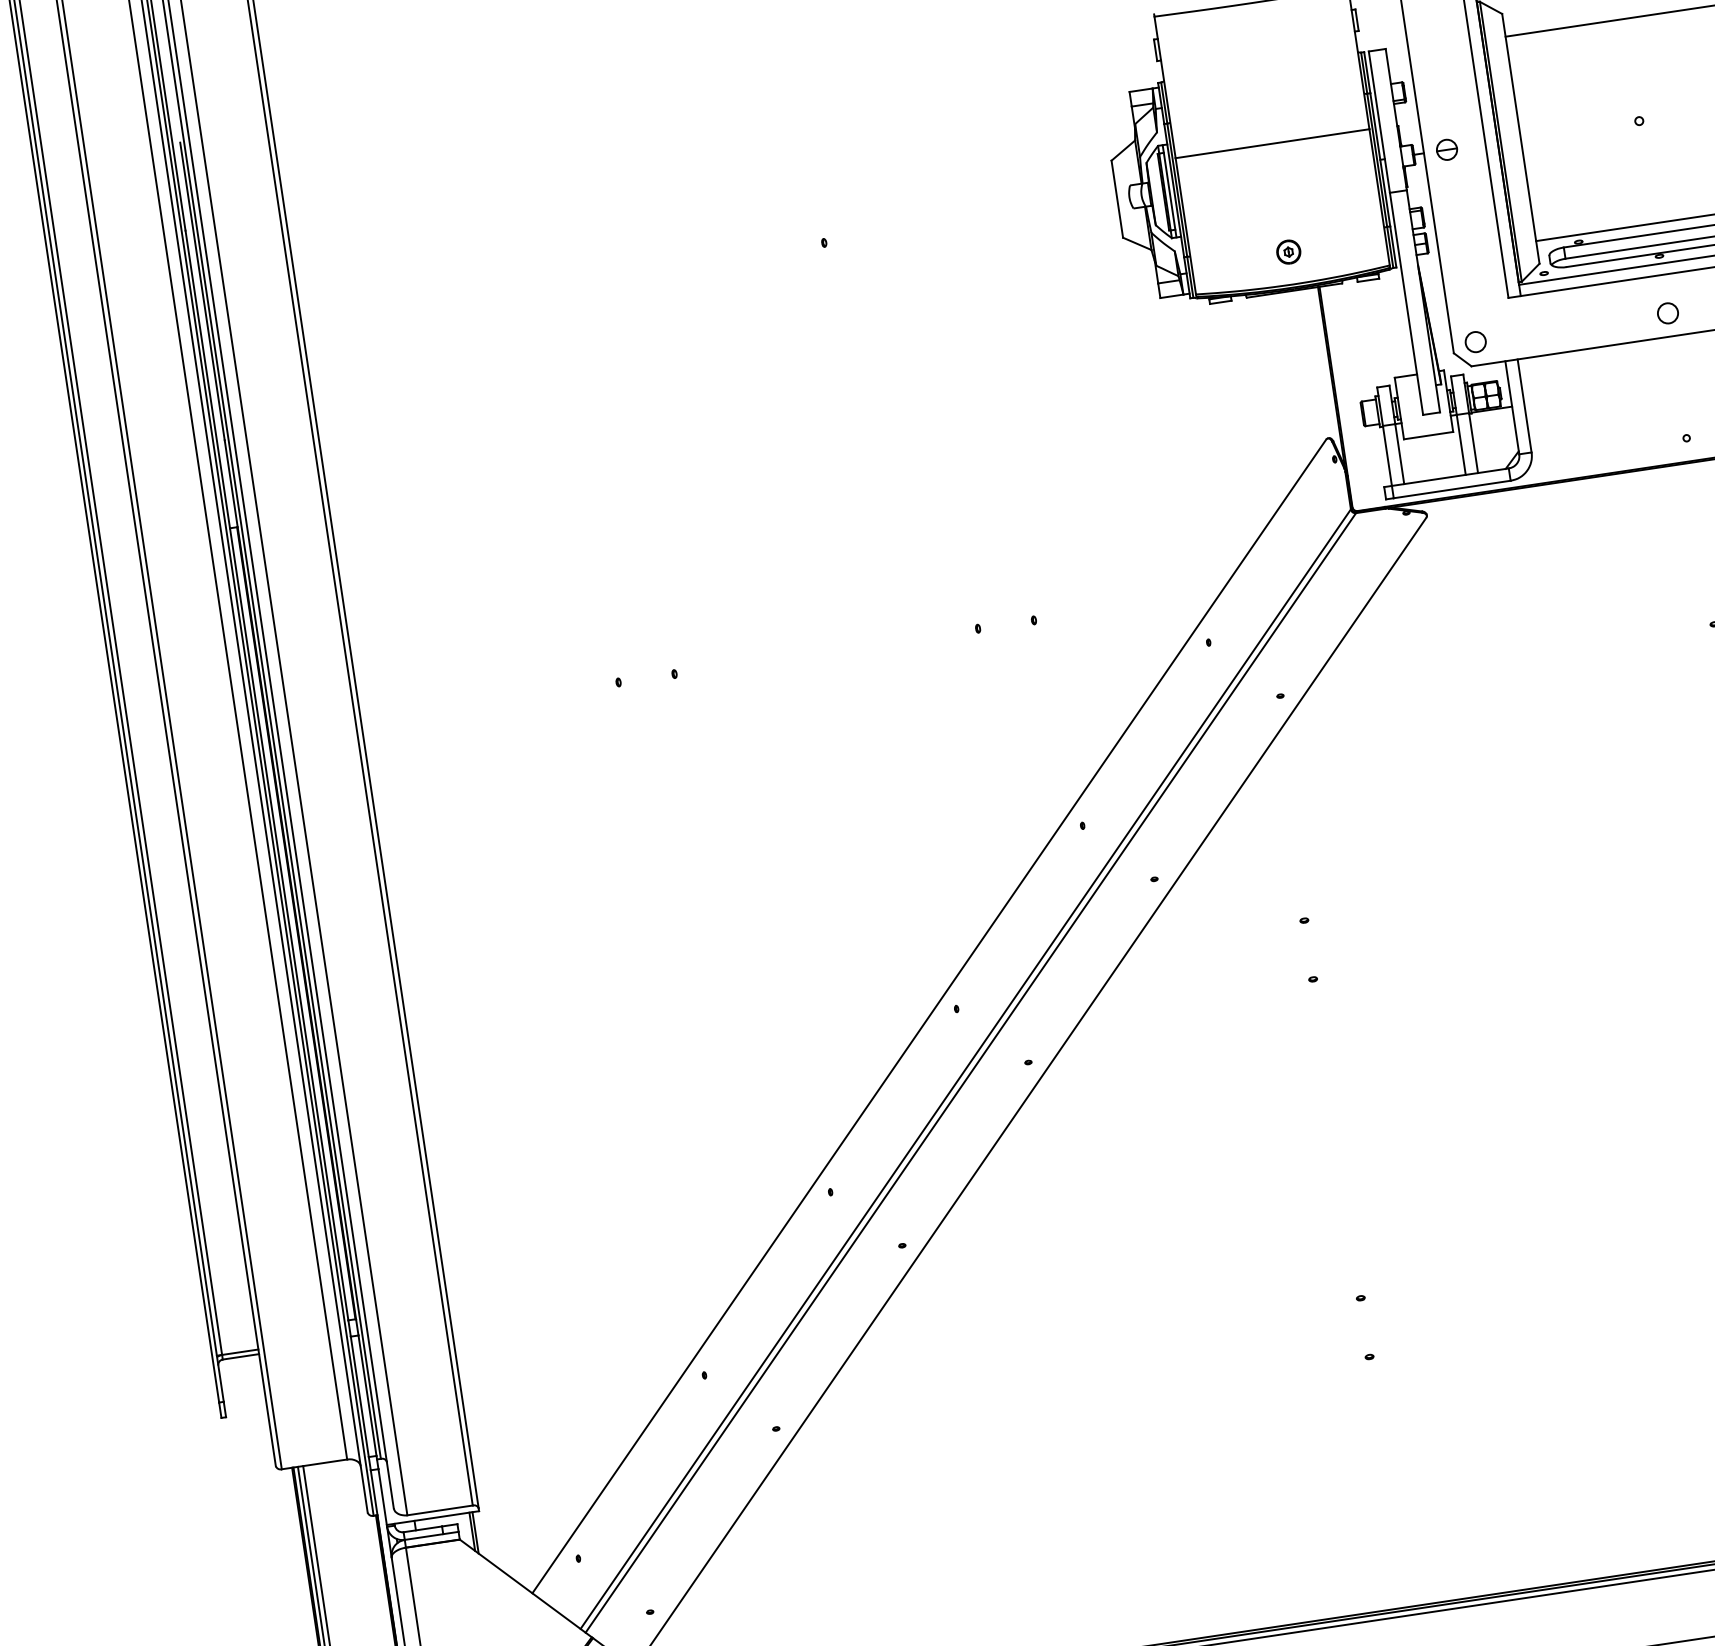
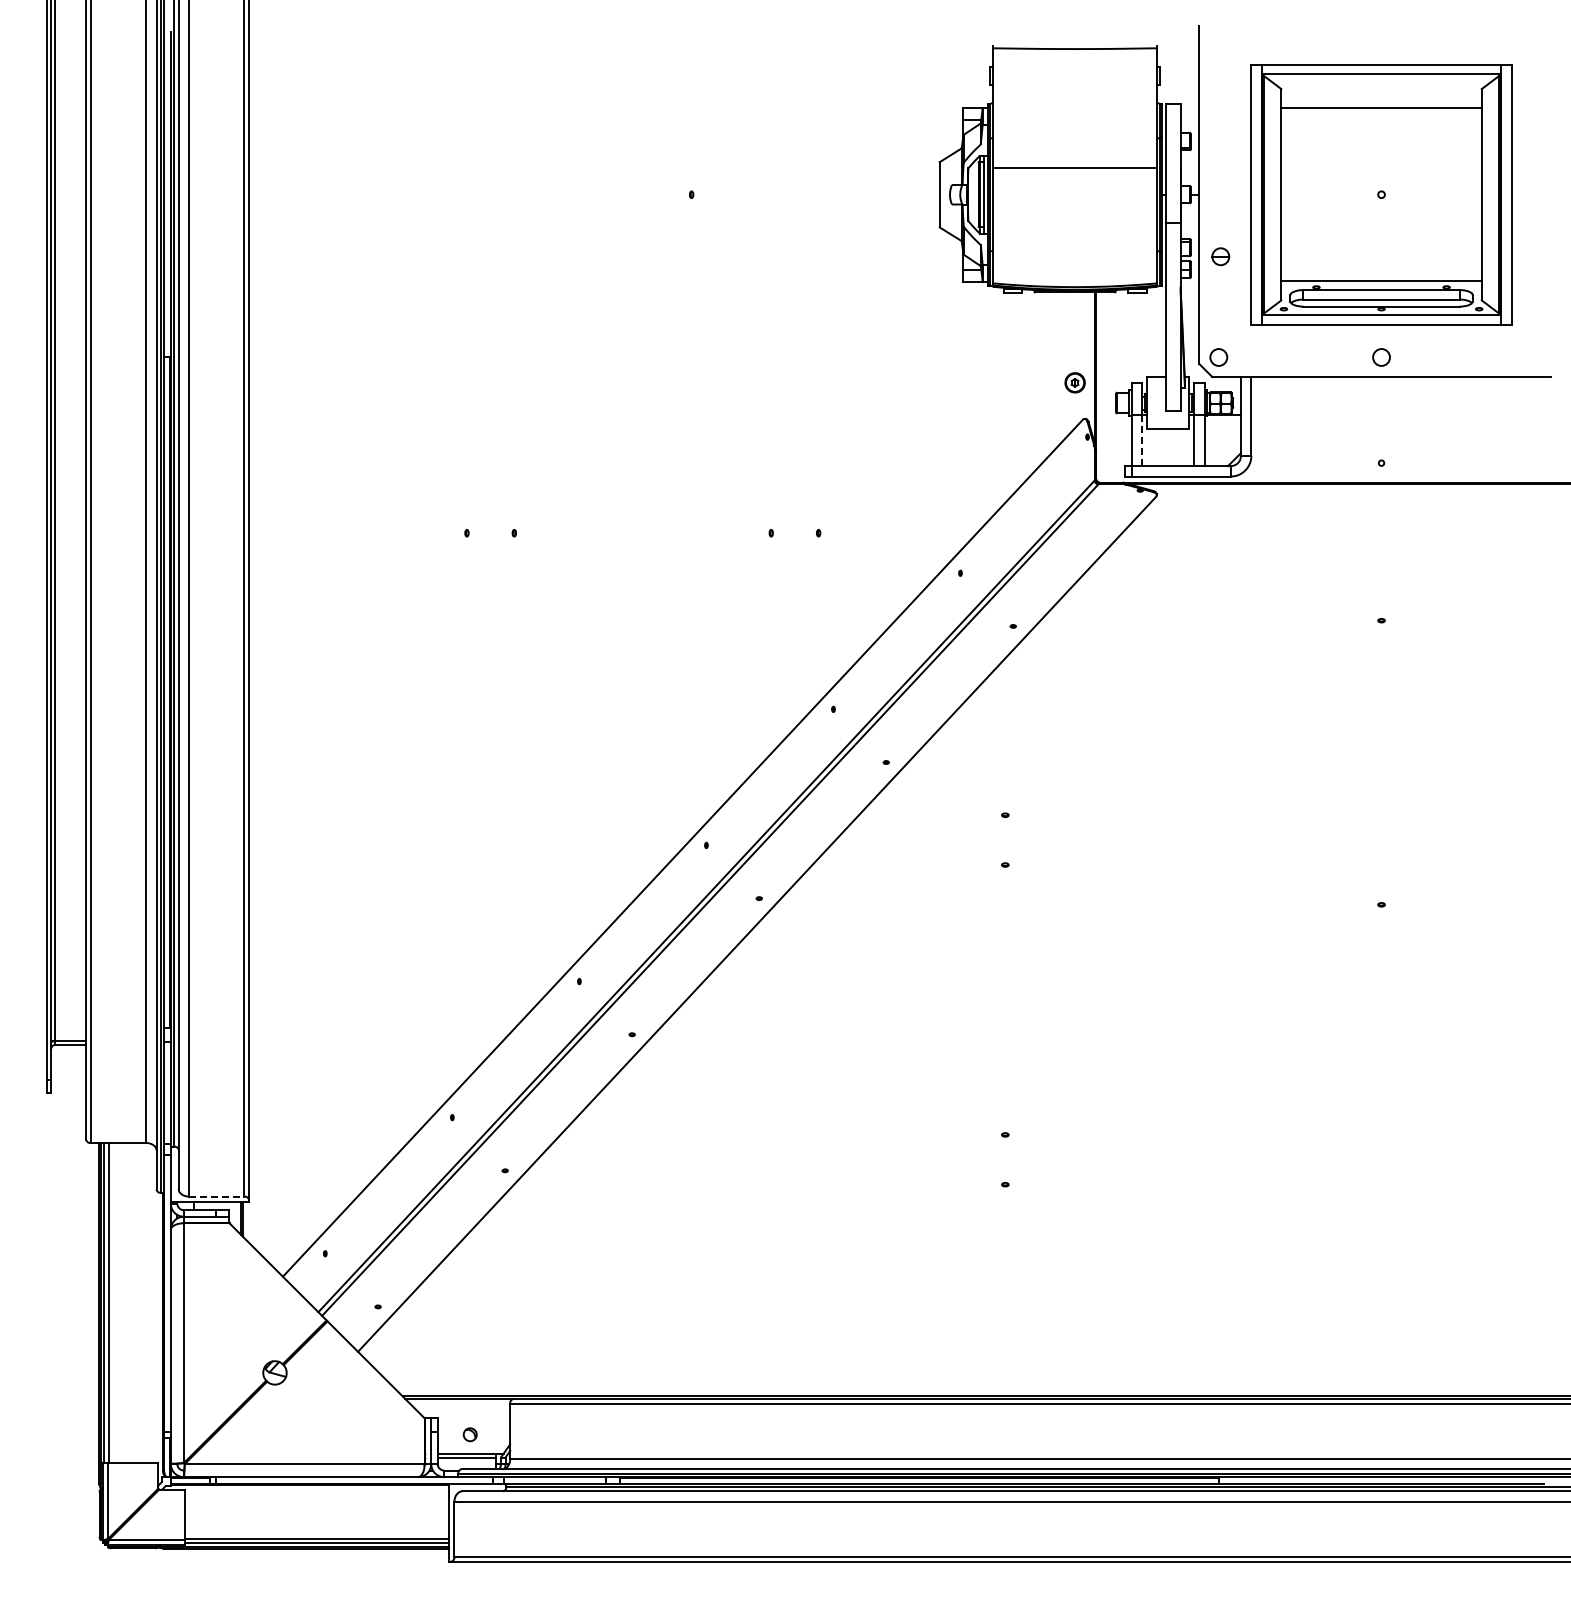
part: (1446, 149) -> (1220, 256), moved
part: (1287, 251) -> (1074, 382), moved
line: (1400, 453) -> (1142, 440), solid -> dashed
line: (439, 1510) -> (216, 1196), solid -> dashed

